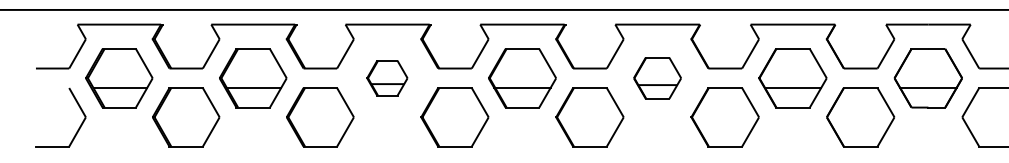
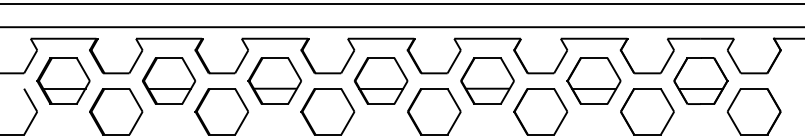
part: (387, 77) -> (274, 80), size x1.67
part: (657, 77) -> (487, 80), size x1.43

